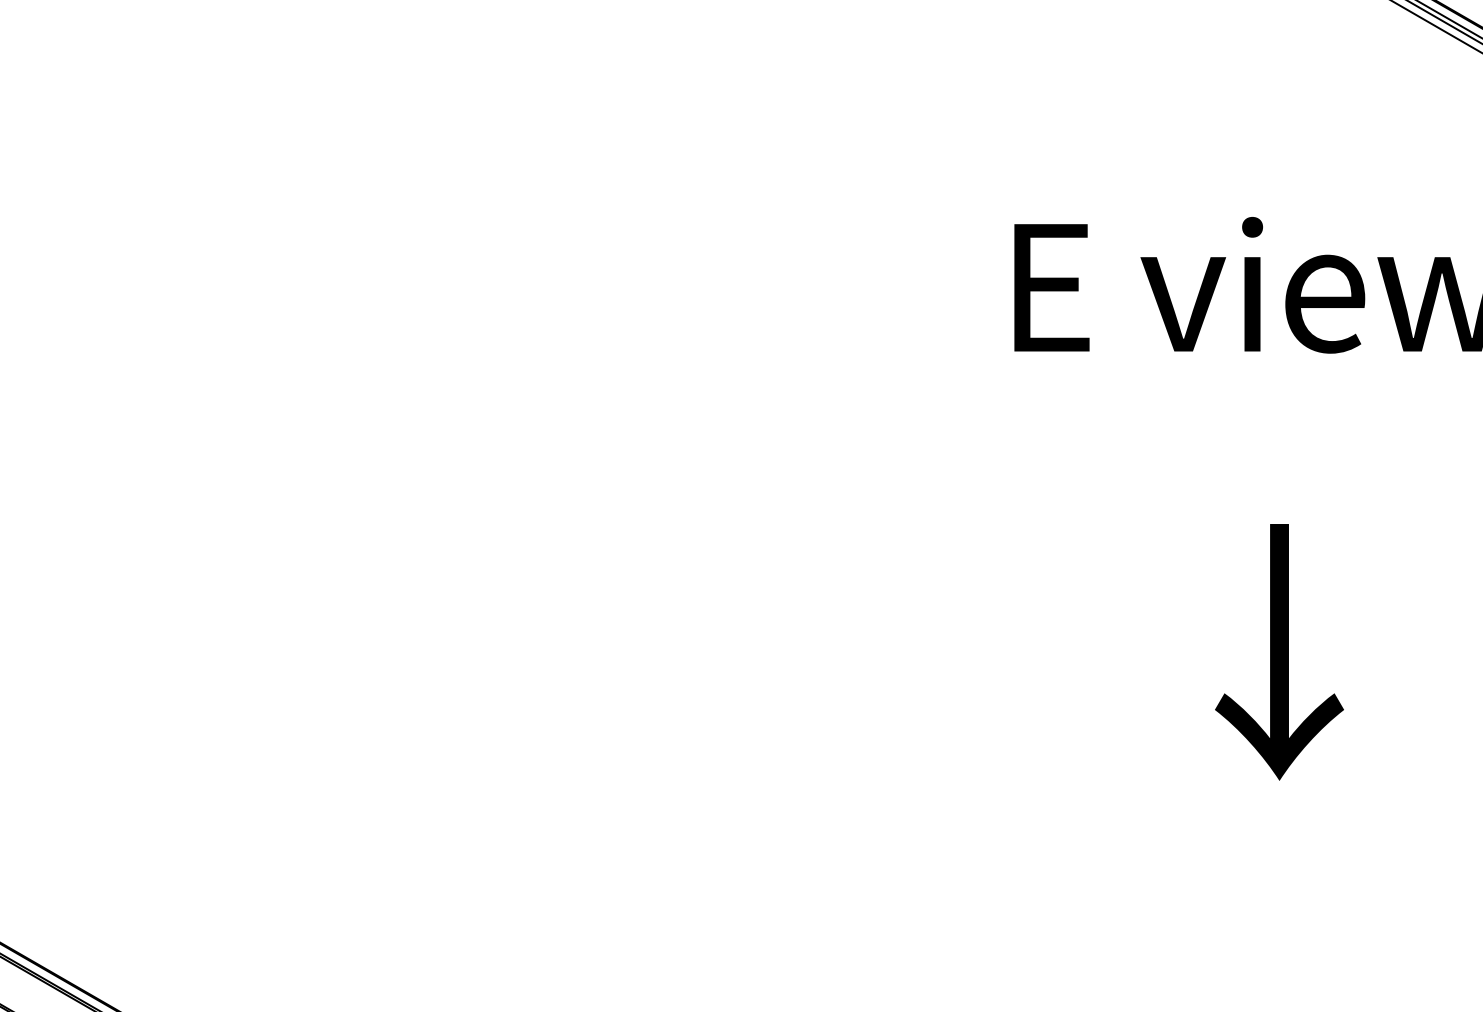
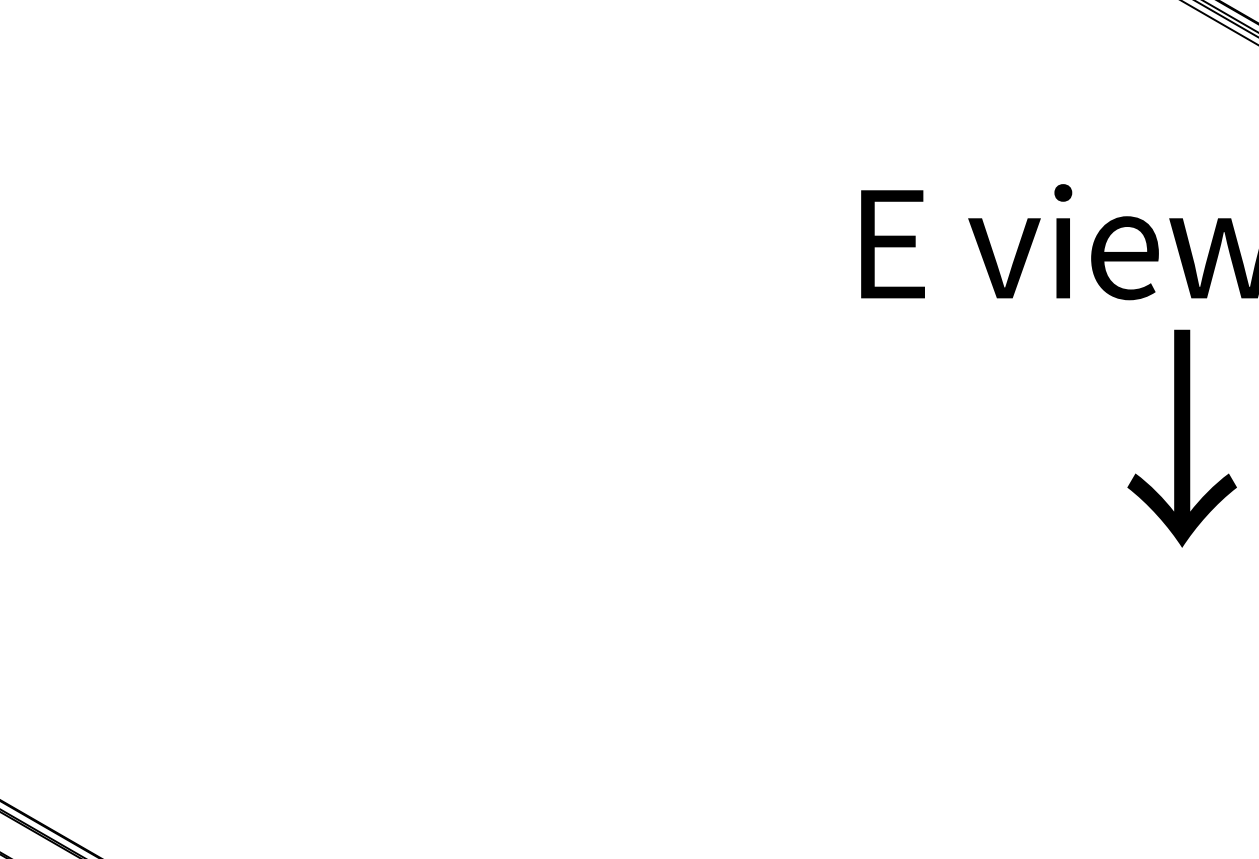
text: (1278, 652) -> (1181, 438), moved

